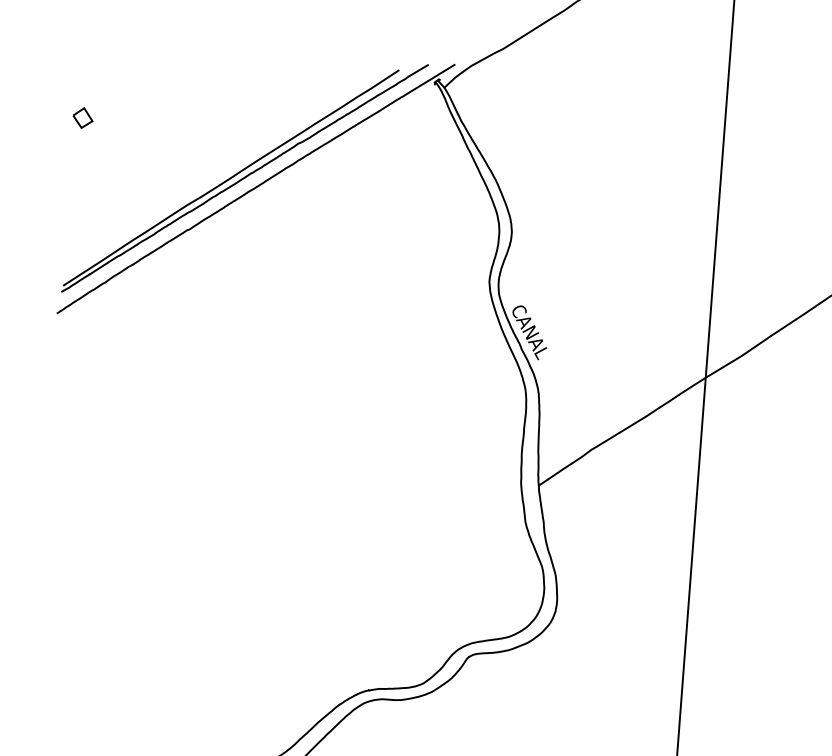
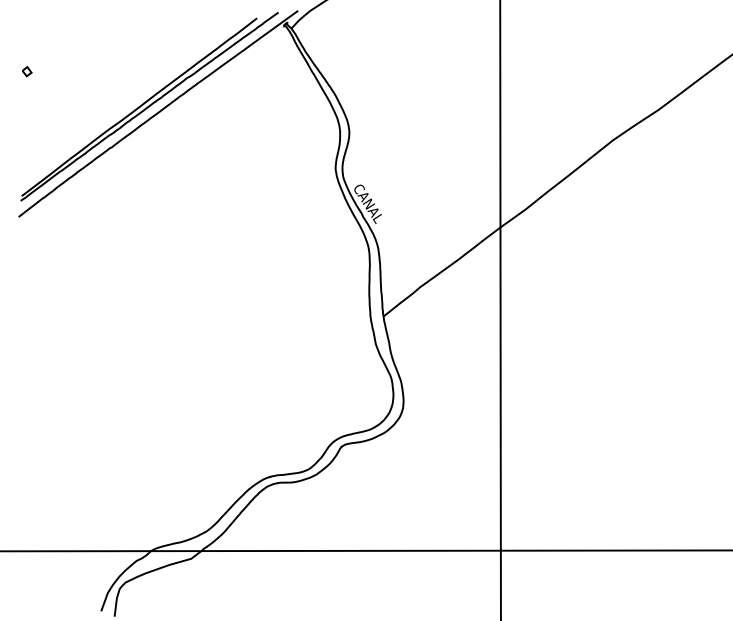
part: (83, 118) -> (27, 71), size x0.62

